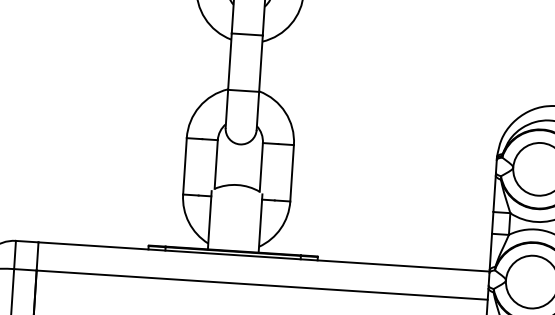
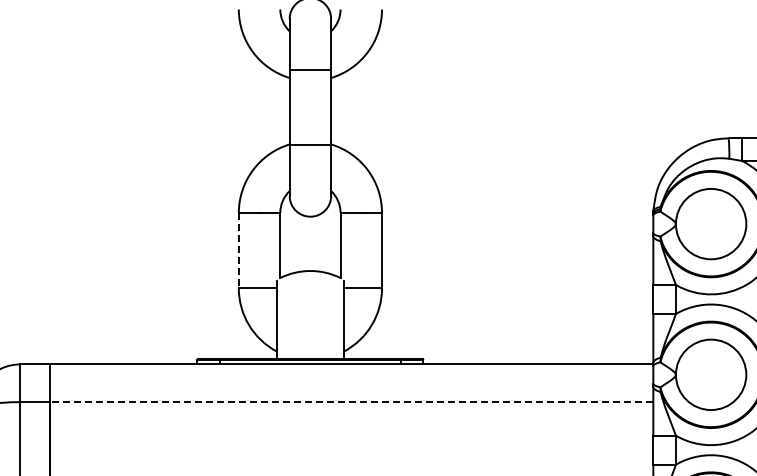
line: (184, 166) -> (238, 250), solid -> dashed
line: (261, 285) -> (351, 402), solid -> dashed

